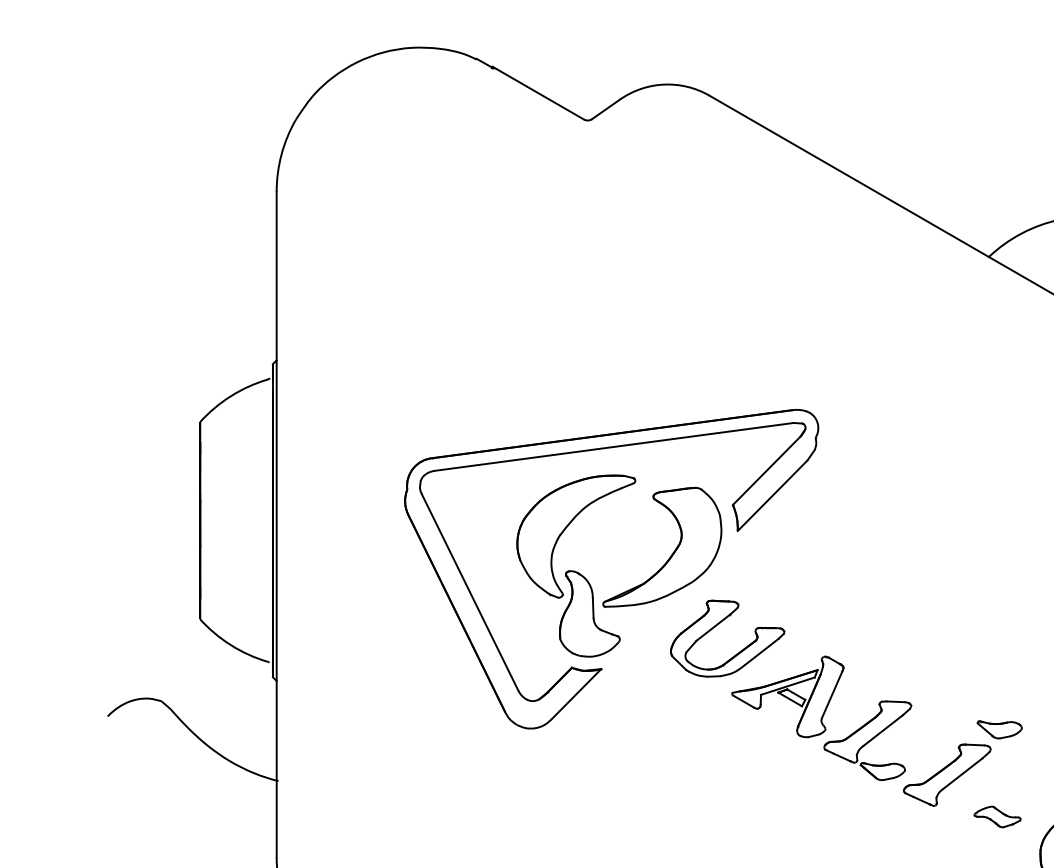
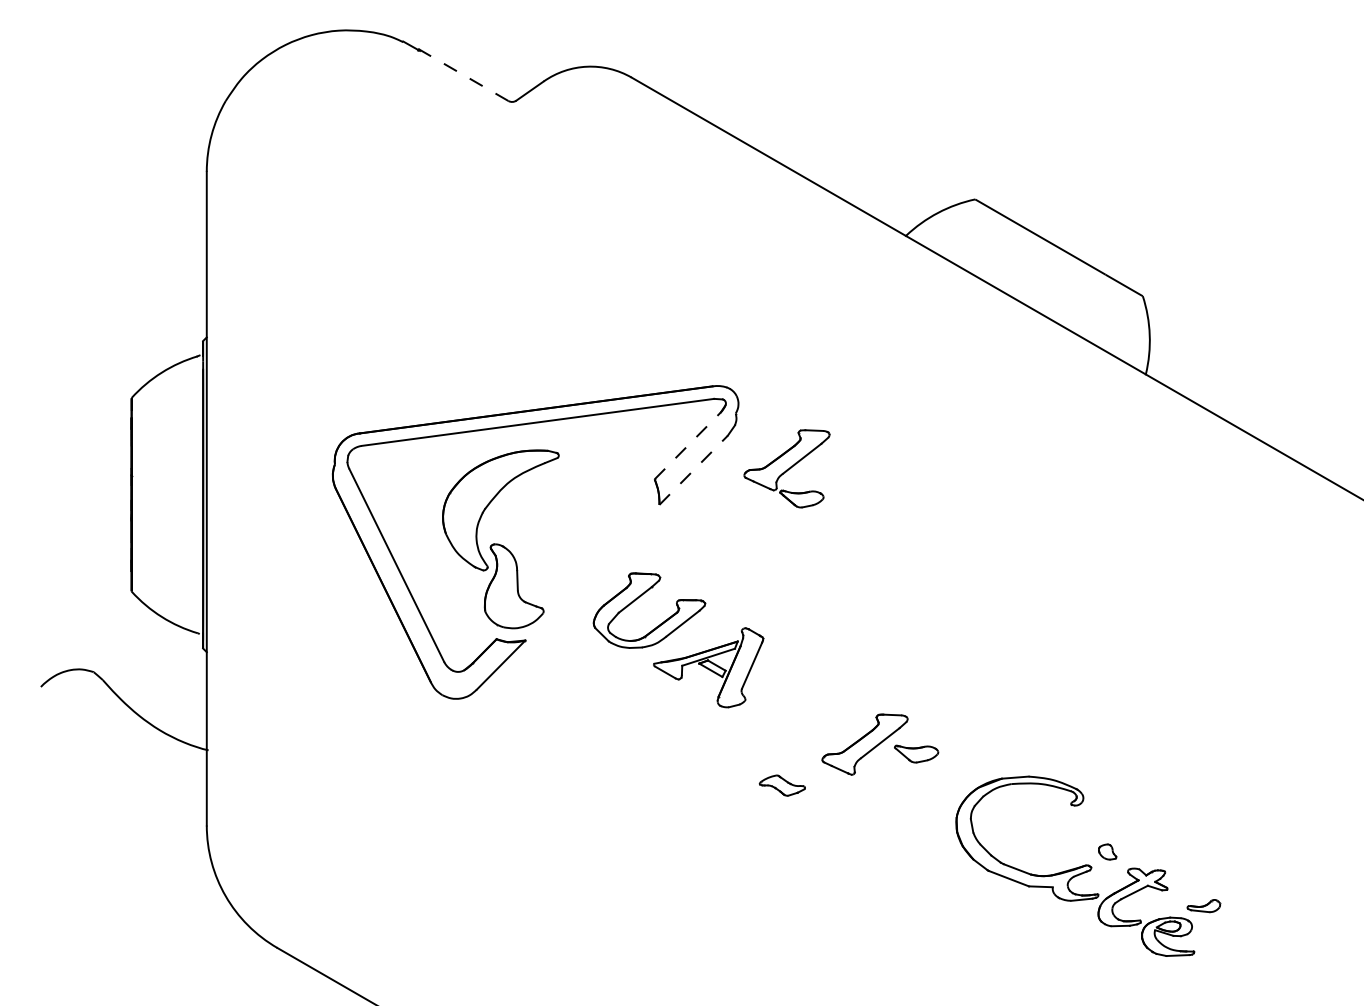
line: (538, 93) -> (463, 75), solid -> dashed
line: (767, 470) -> (688, 445), solid -> dashed
line: (772, 495) -> (693, 470), solid -> dashed
part: (671, 554) -> (594, 527), removed
part: (999, 729) -> (916, 753), moved
part: (867, 740) -> (786, 468), moved
part: (996, 816) -> (781, 785), moved

